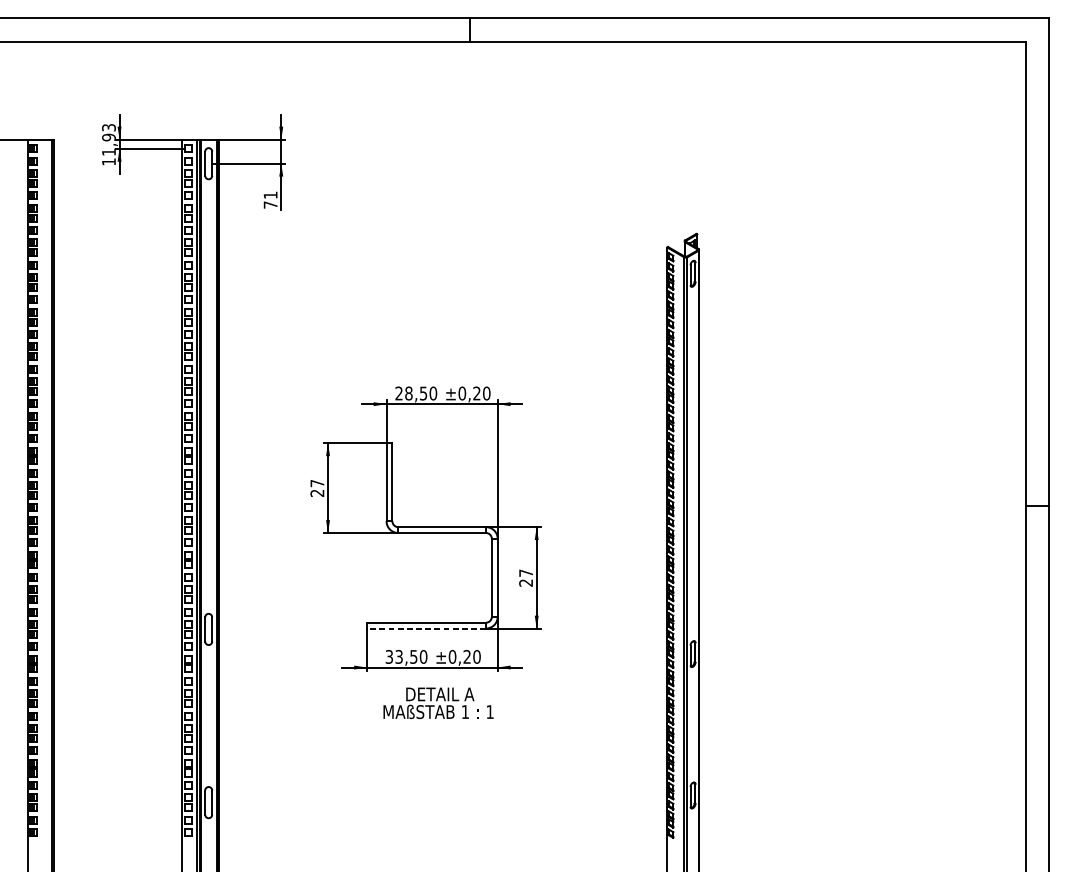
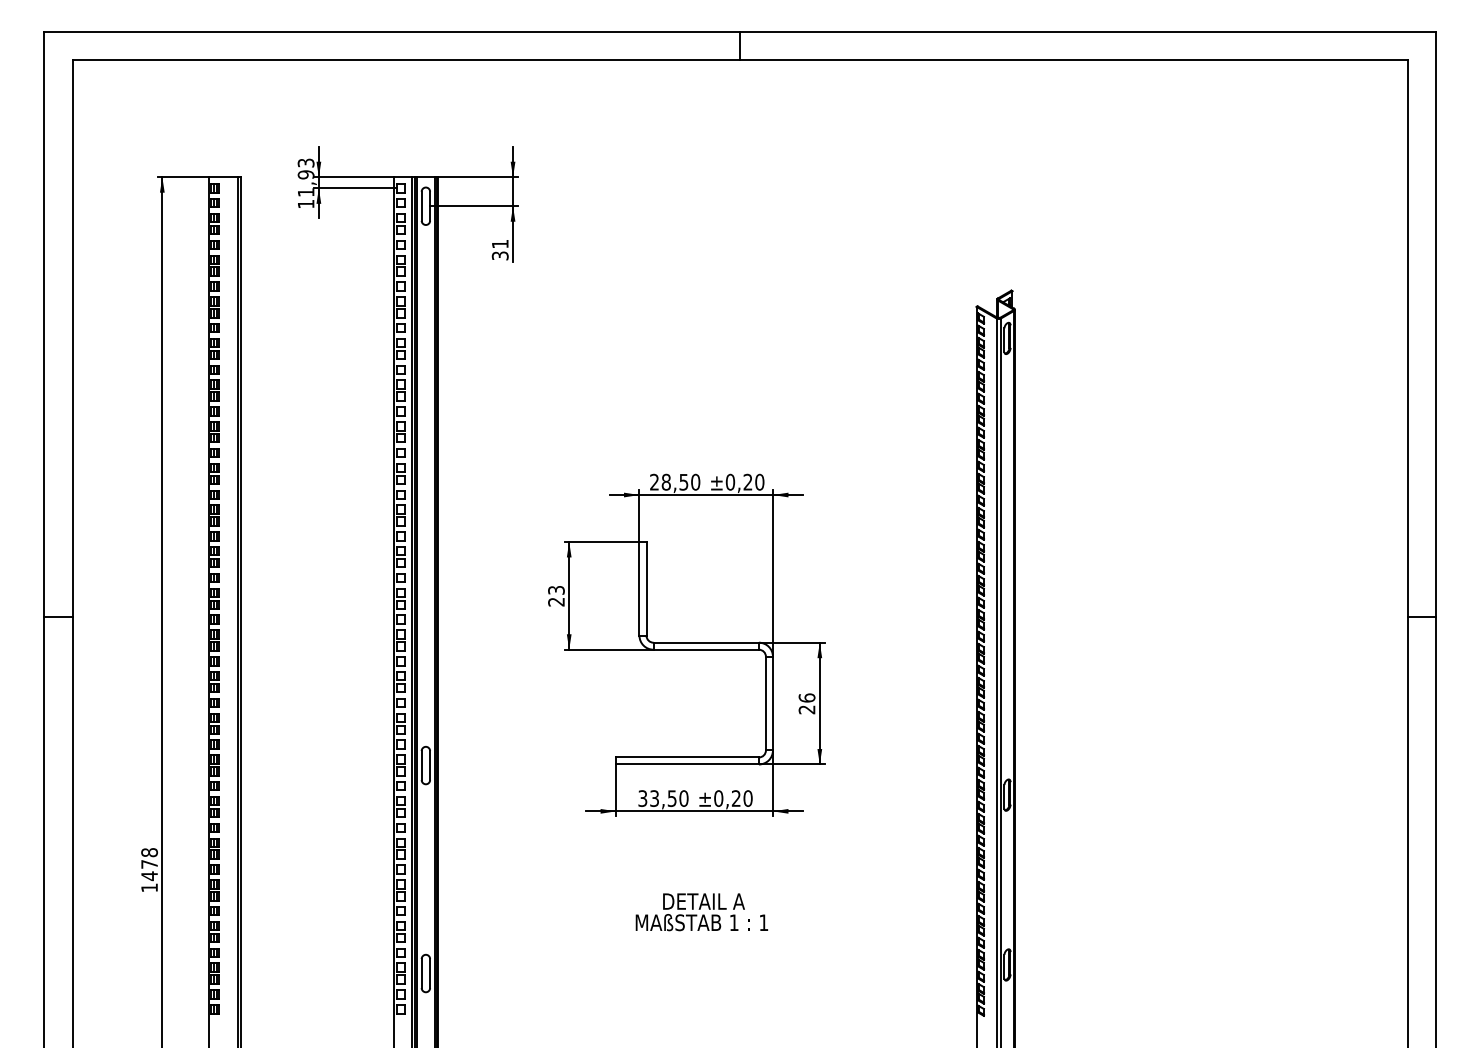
text: (269, 204) -> (499, 255), 71 -> 31
text: (317, 483) -> (556, 590), 27 -> 23
text: (525, 572) -> (806, 697), 27 -> 26
line: (425, 628) -> (686, 764), dashed -> solid
text: (438, 703) -> (701, 912), moved

